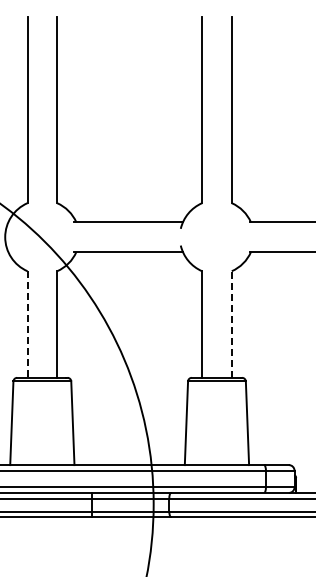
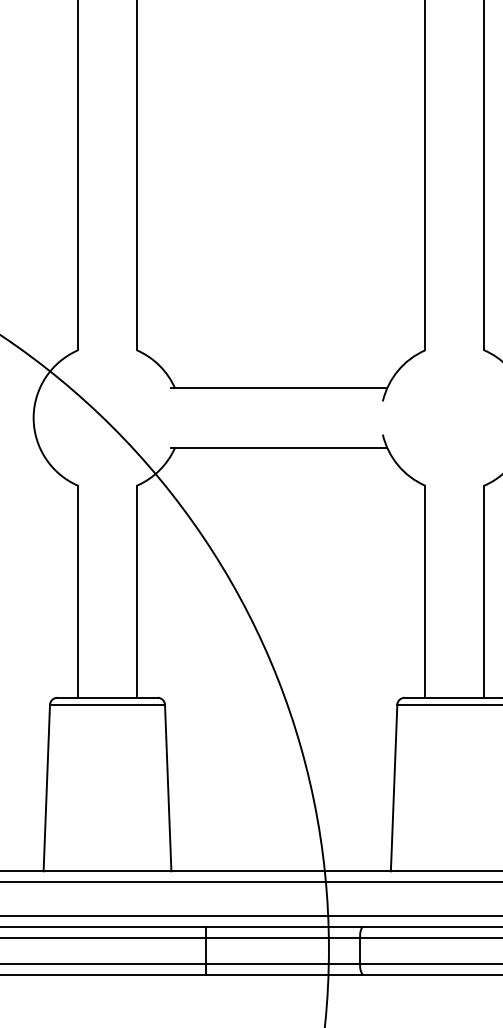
line: (231, 324) -> (483, 591), dashed -> solid
line: (27, 325) -> (77, 593), dashed -> solid

